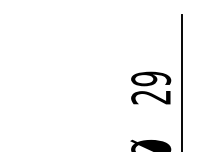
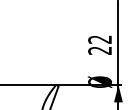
text: (151, 78) -> (100, 39), 29 -> 22

